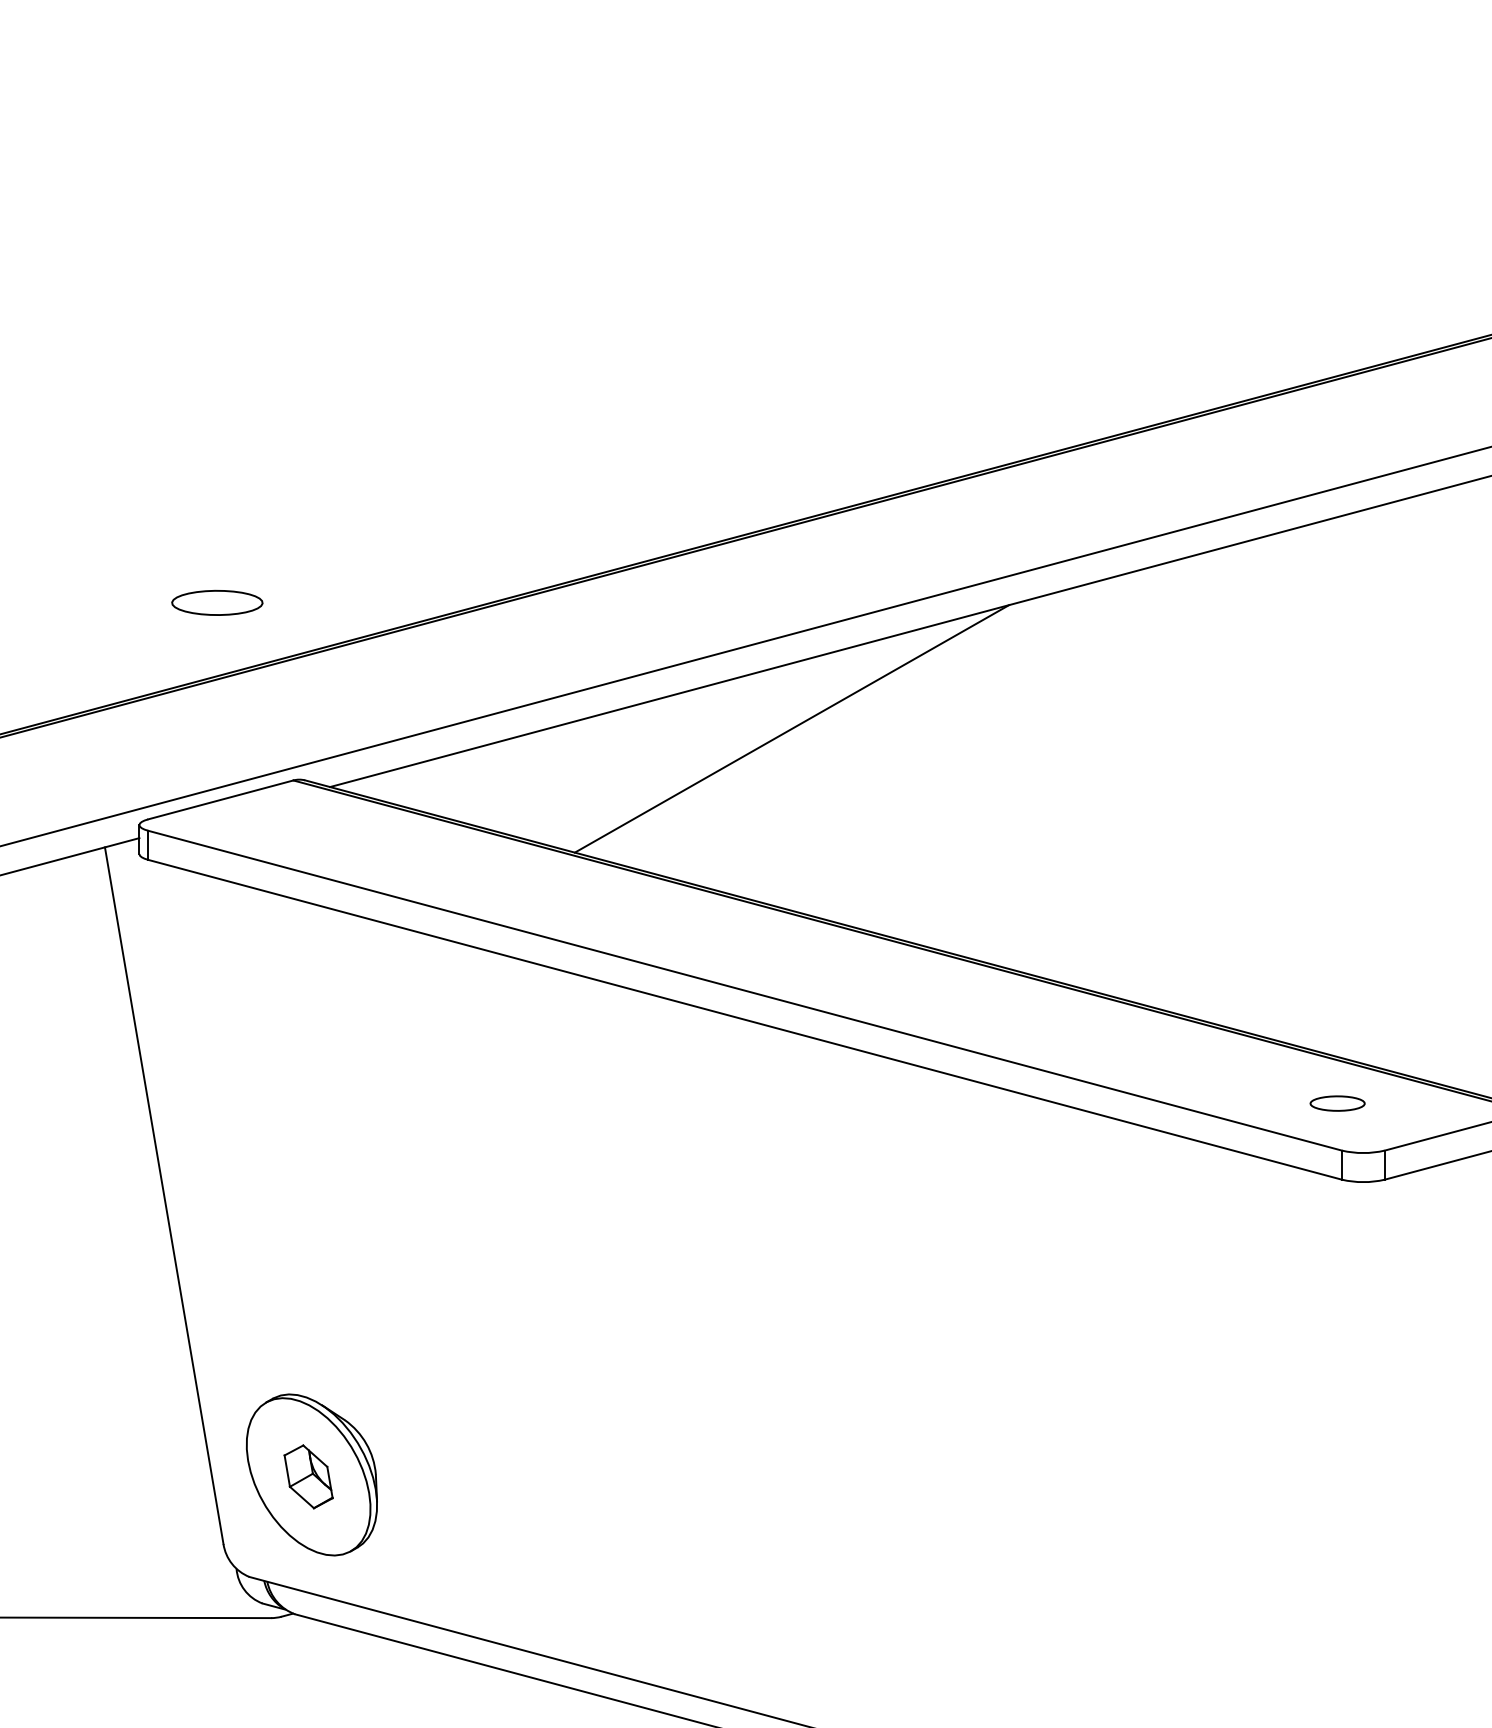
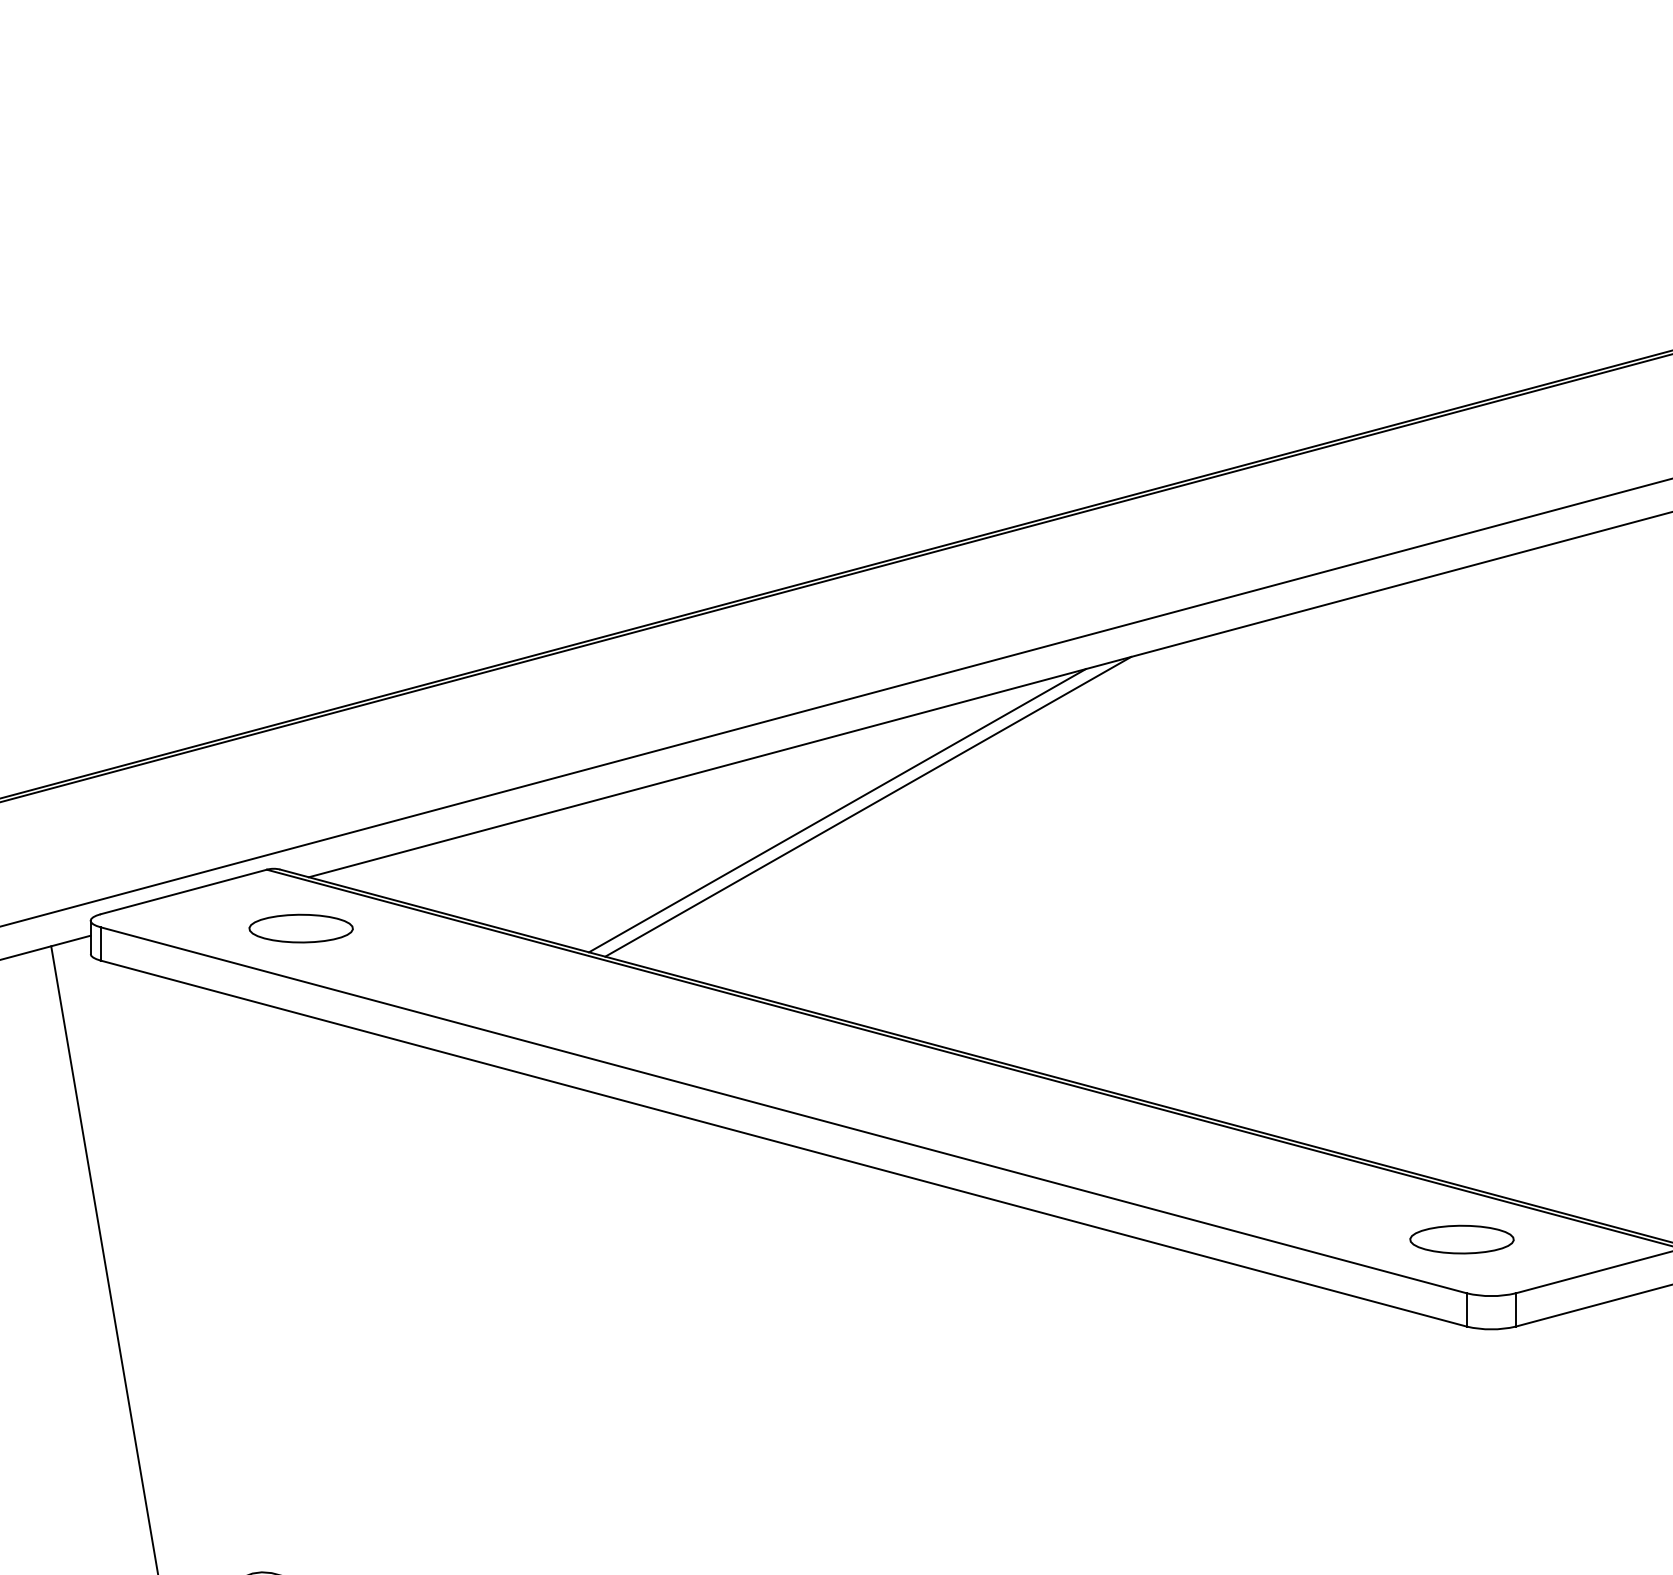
part: (217, 602) -> (301, 928), moved
line: (818, 725) -> (867, 806), added
part: (1337, 1103) -> (1461, 1239), size x1.67

